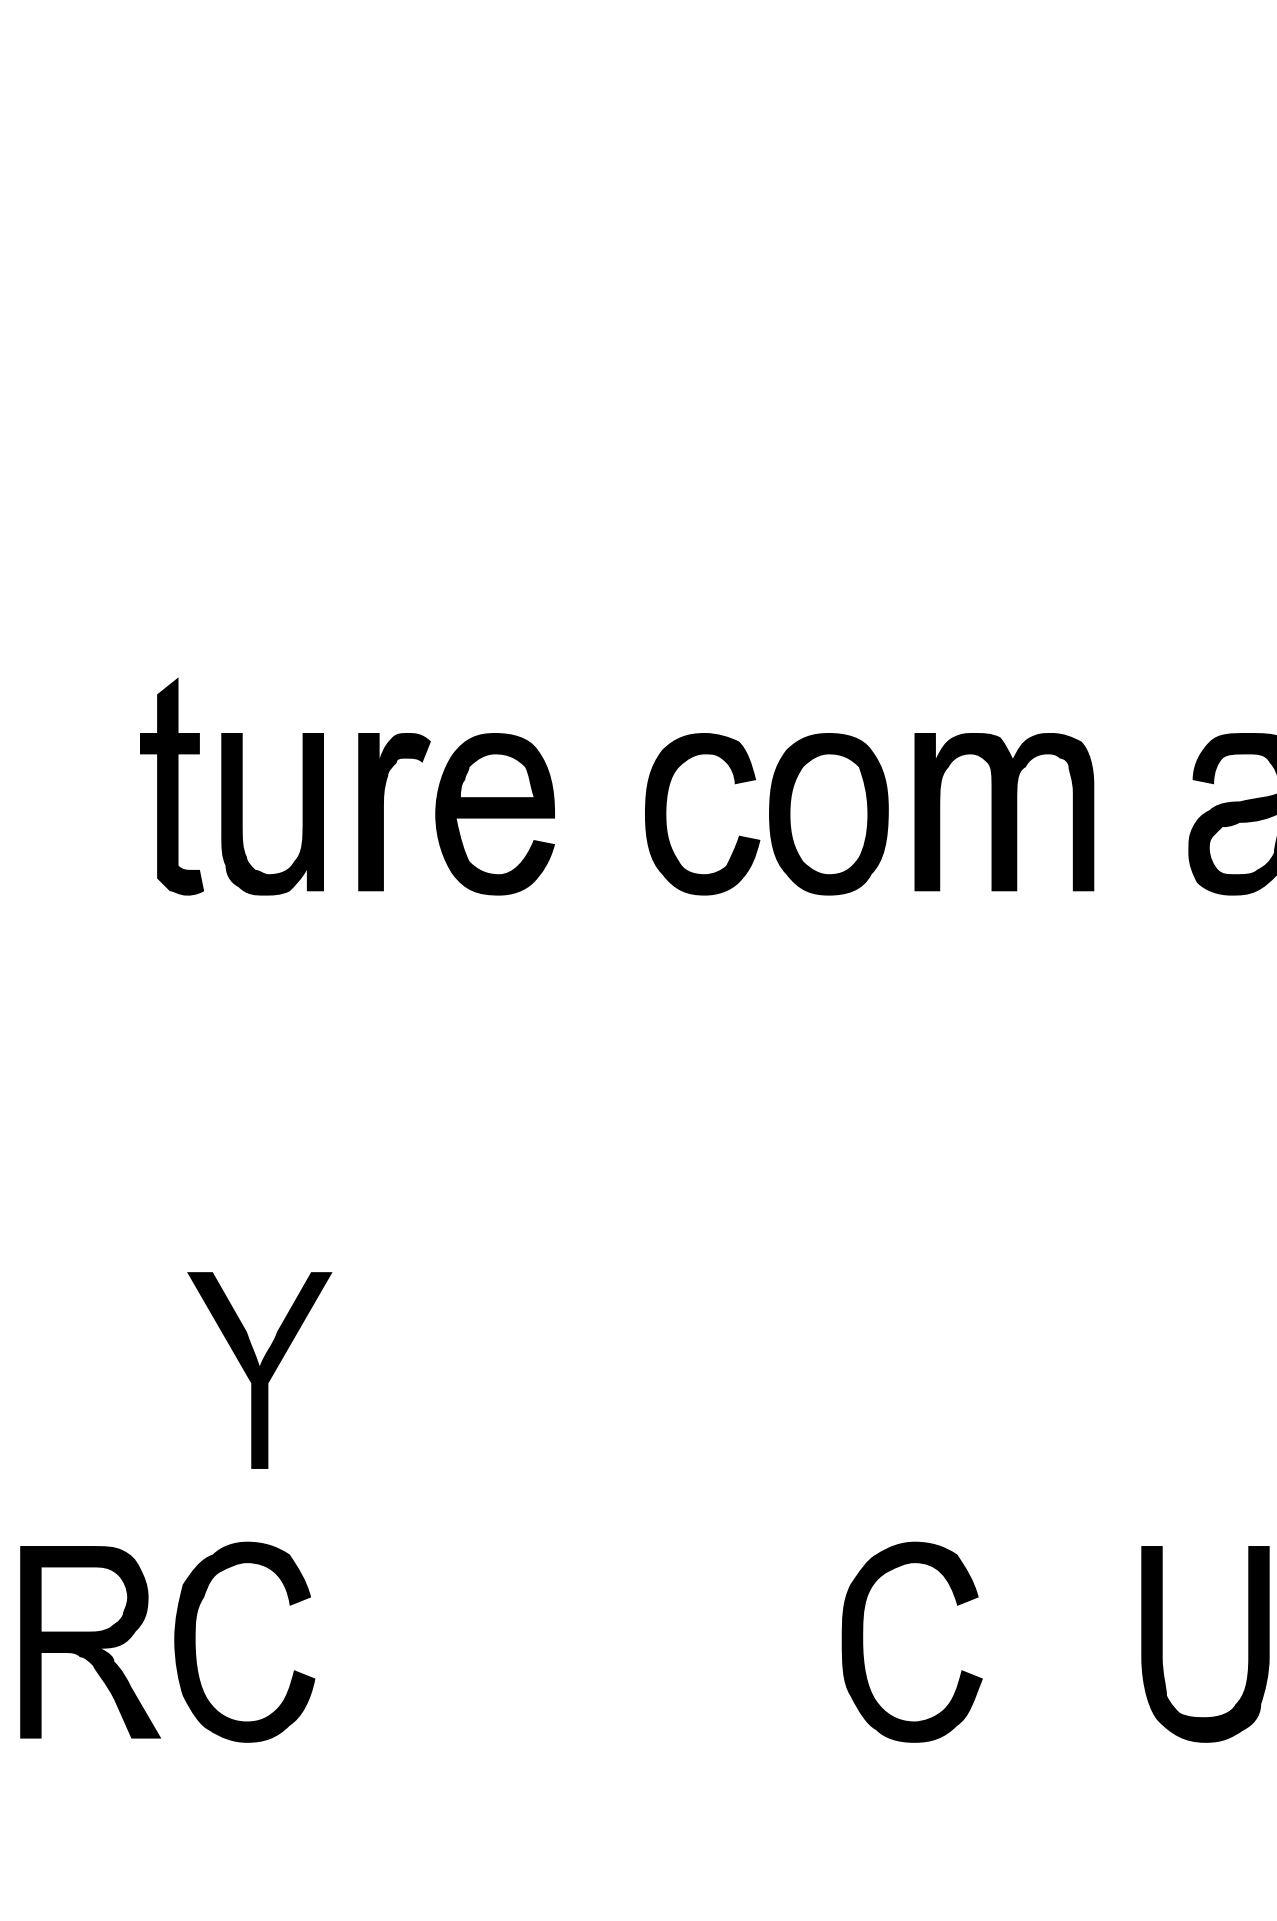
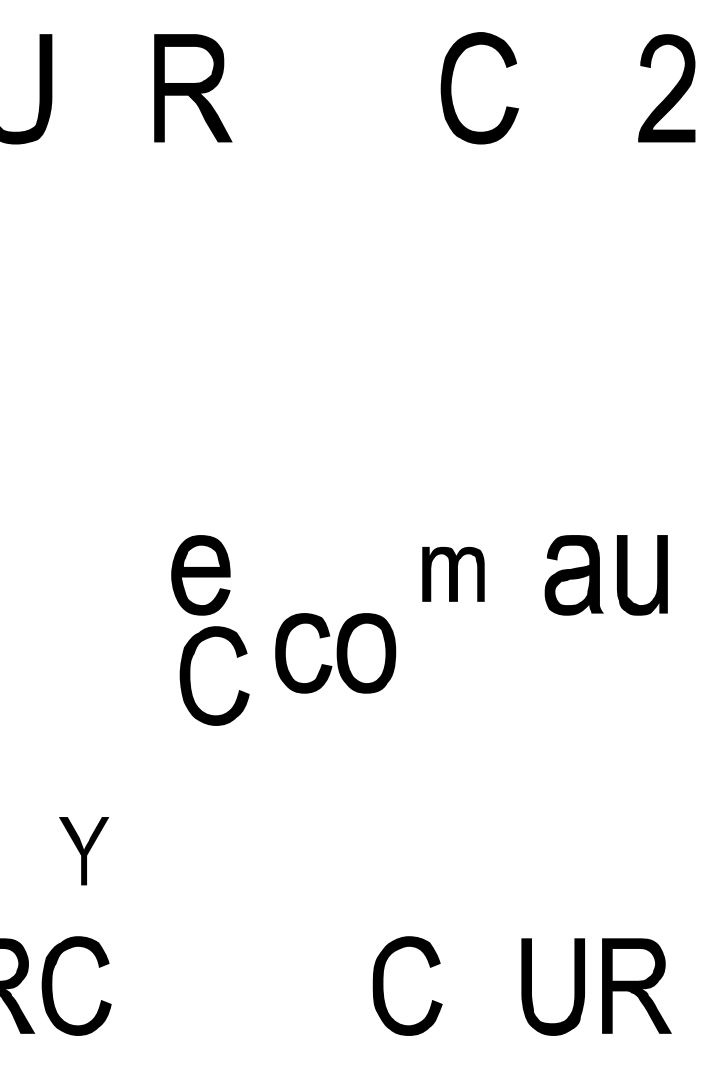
fill: (171, 786) -> (40, 561), removed
fill: (393, 812) -> (150, 574), removed
part: (1004, 812) -> (453, 574), size x0.7
fill: (272, 814) -> (90, 575), removed
part: (766, 814) -> (335, 653), moved
part: (474, 1016) -> (190, 675), added
part: (258, 1368) -> (83, 850), size x0.7

